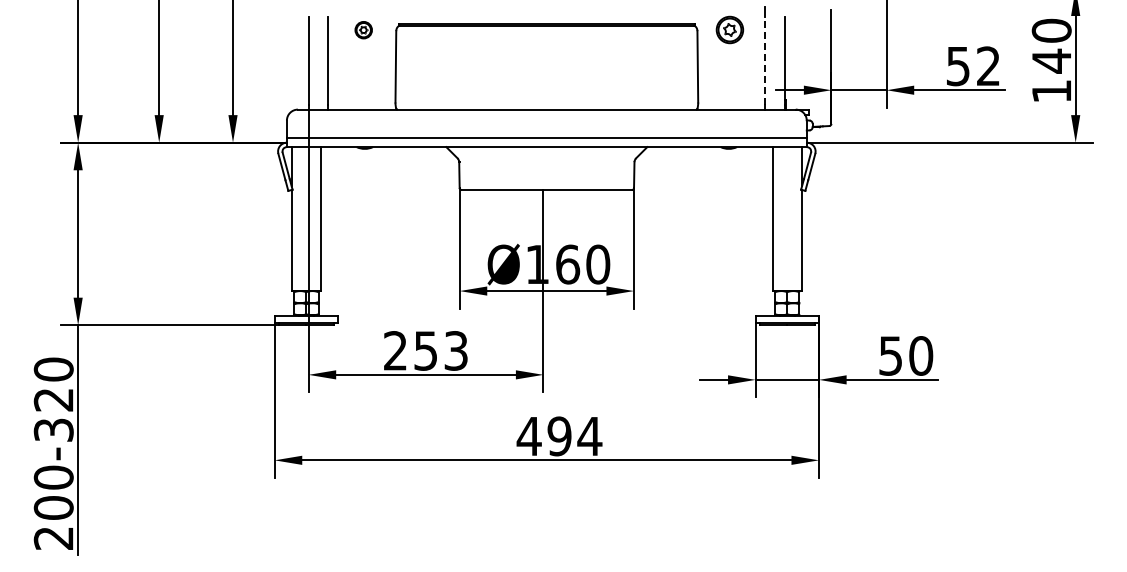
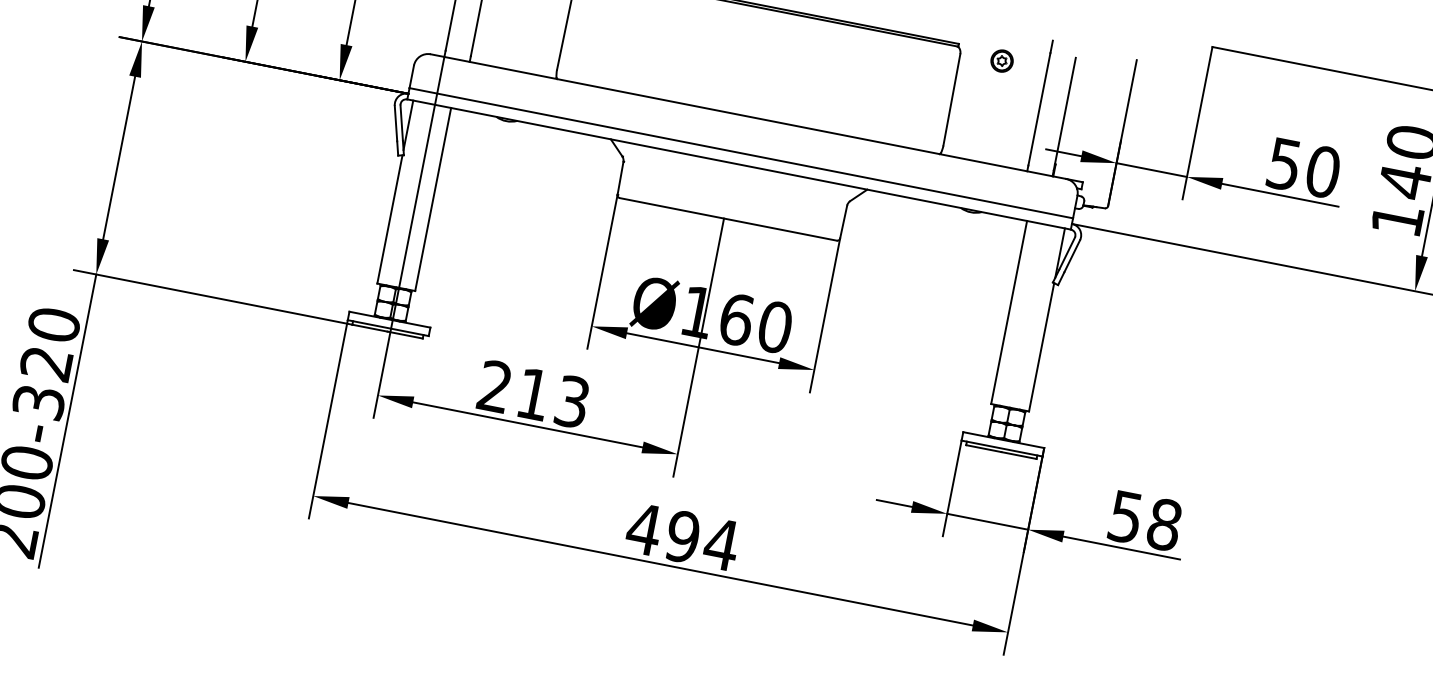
part: (729, 30) -> (1001, 61), size x0.62
line: (765, 60) -> (1039, 108), dashed -> solid
text: (988, 66) -> (1322, 172), 52 -> 50
text: (425, 350) -> (533, 393), 253 -> 213
text: (921, 355) -> (1165, 524), 50 -> 58

